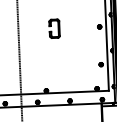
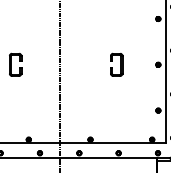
part: (54, 28) -> (116, 64), moved

